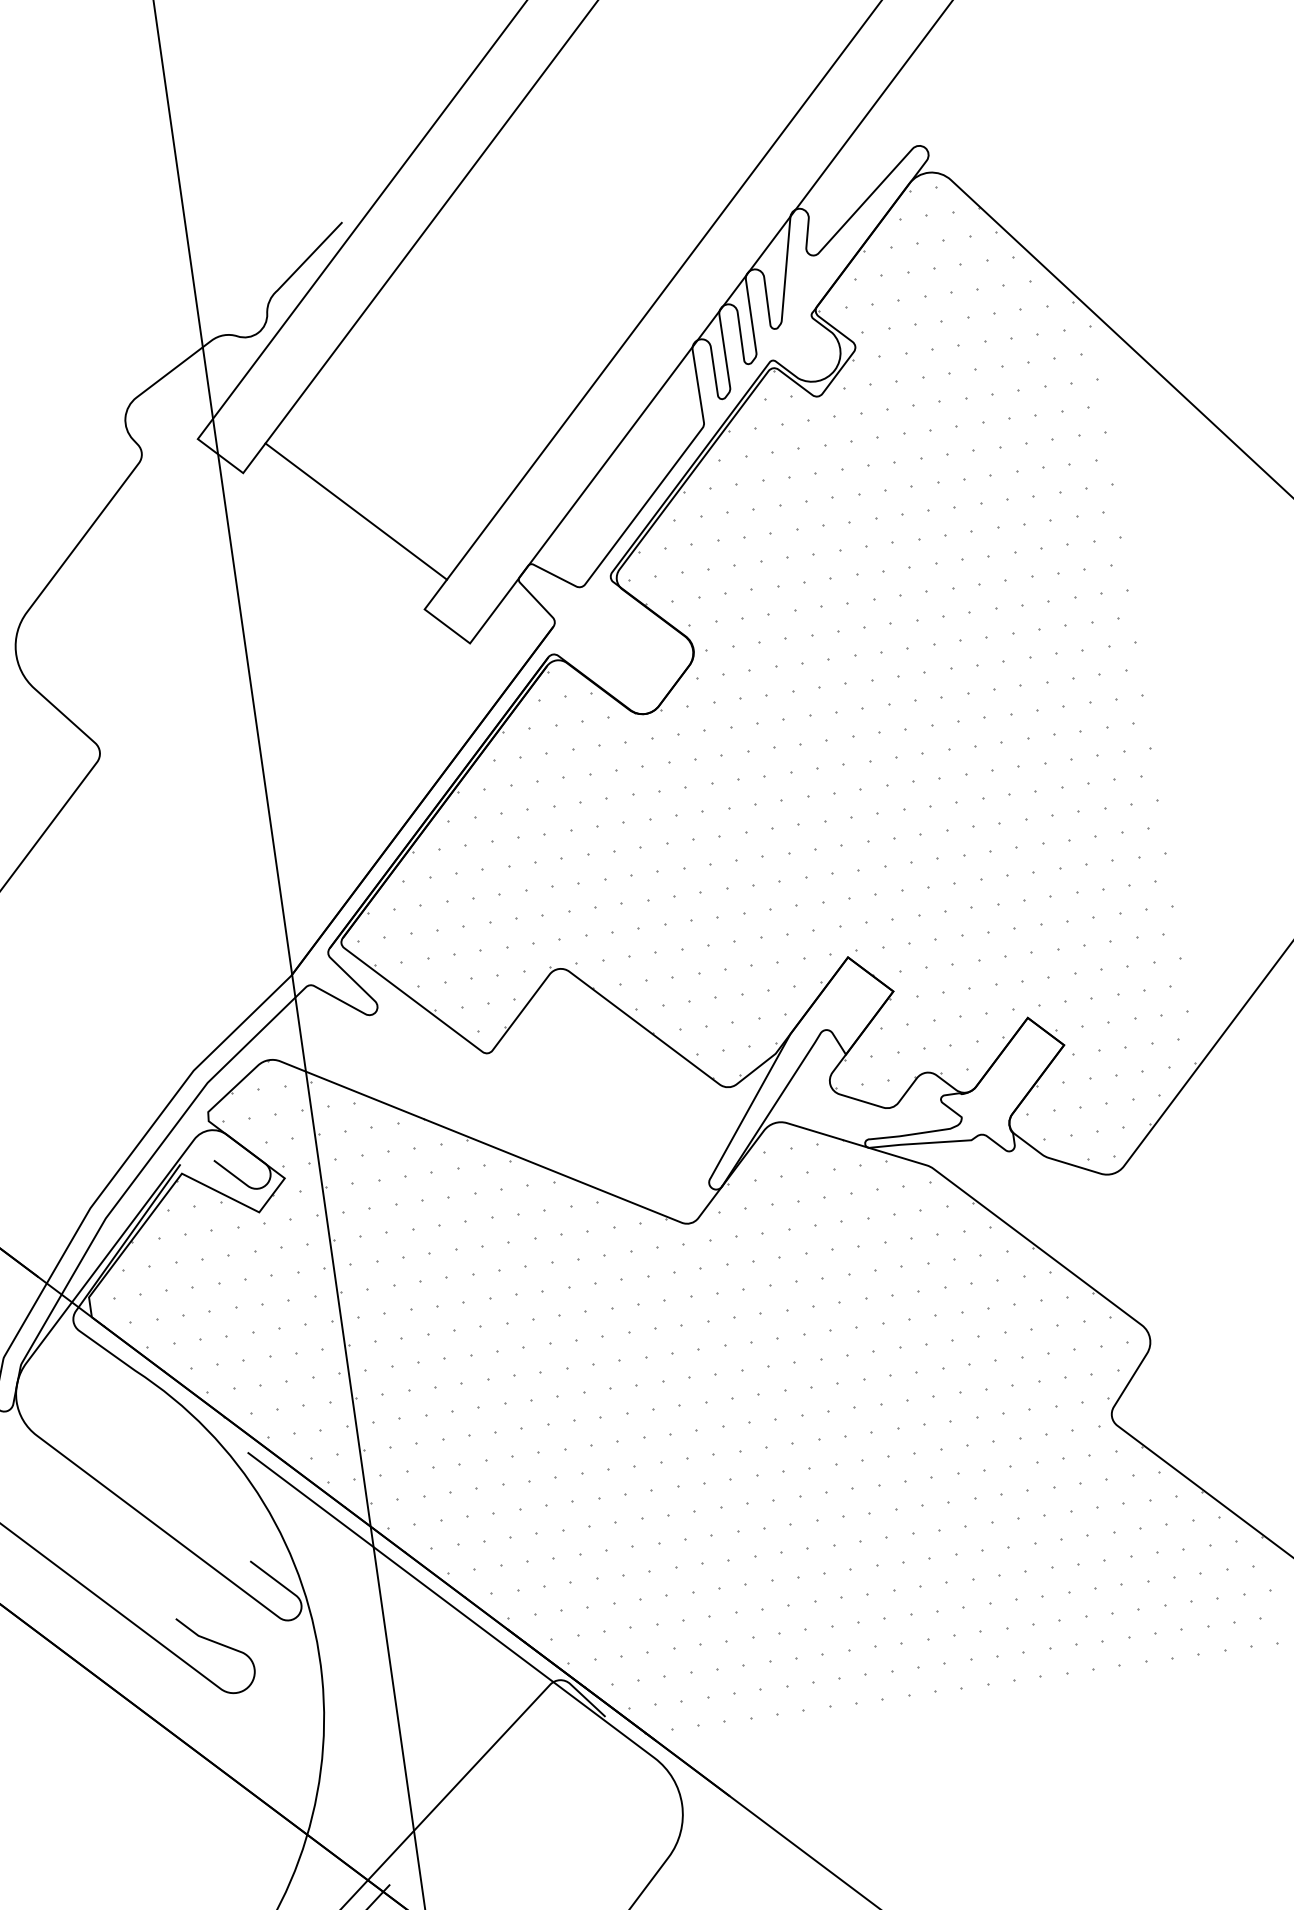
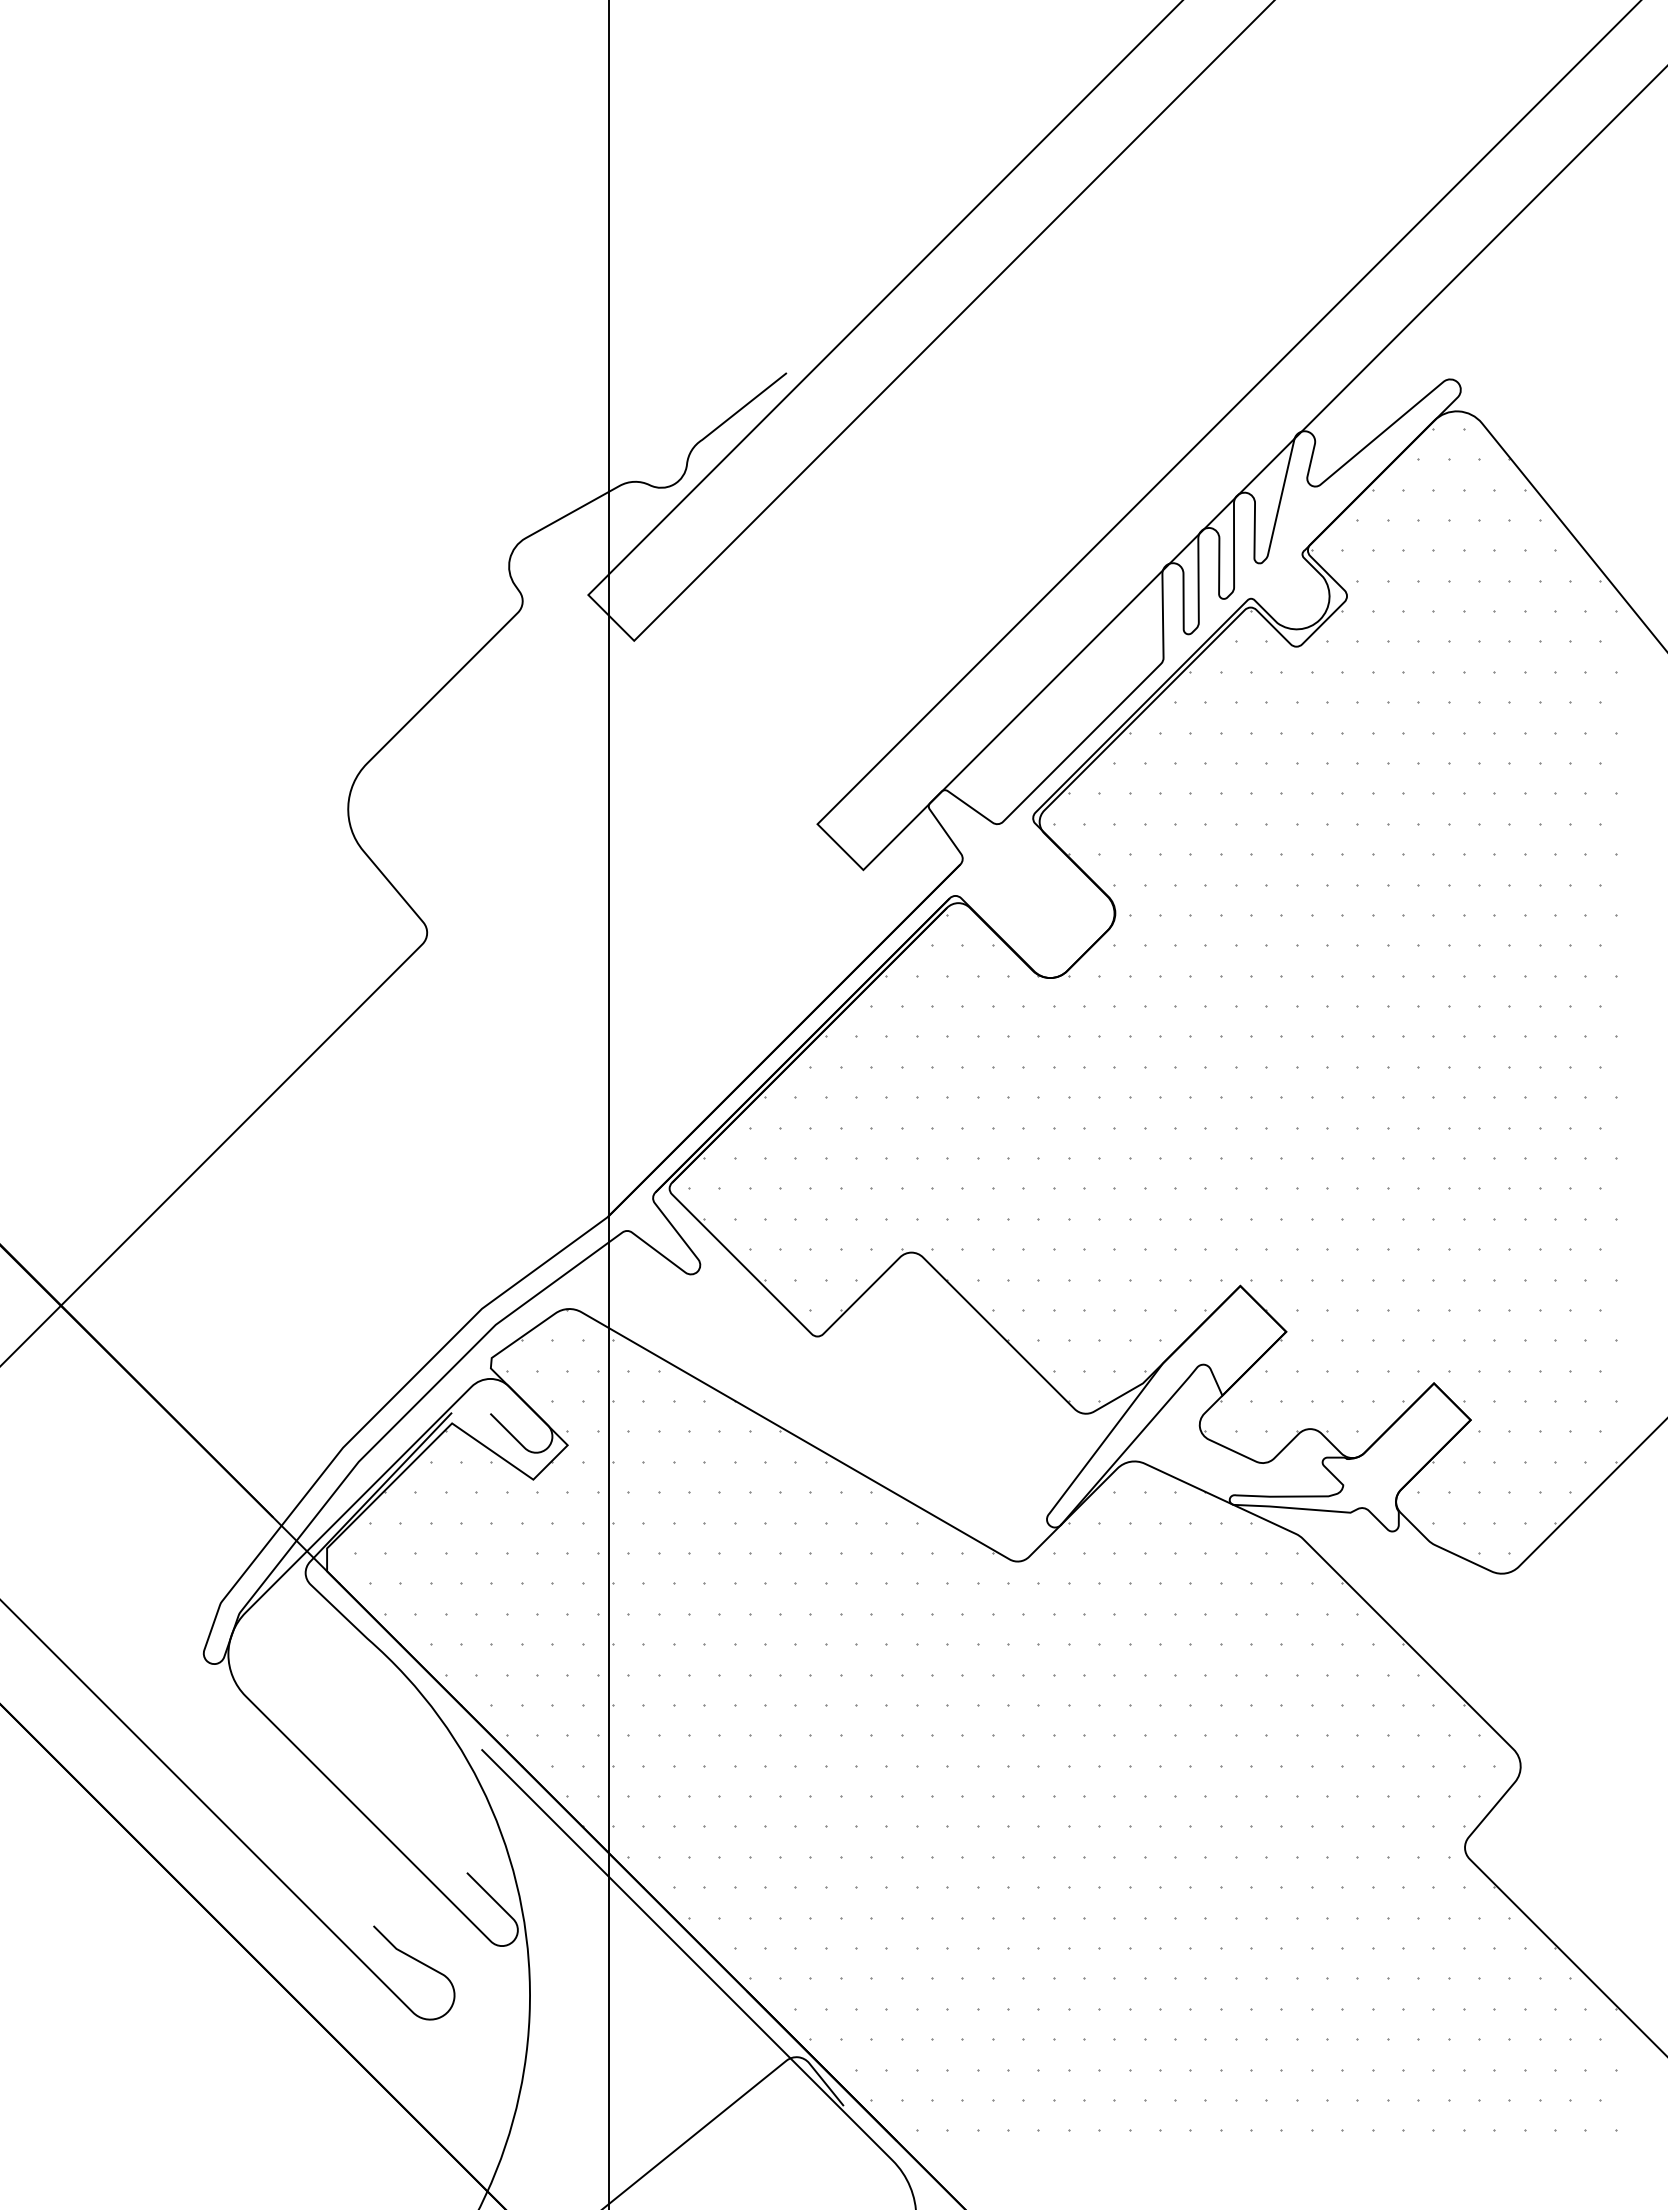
line: (355, 511) -> (755, 702), removed

